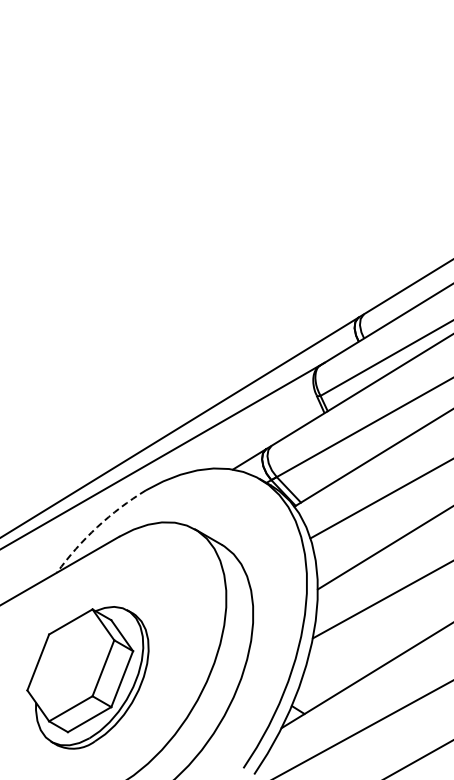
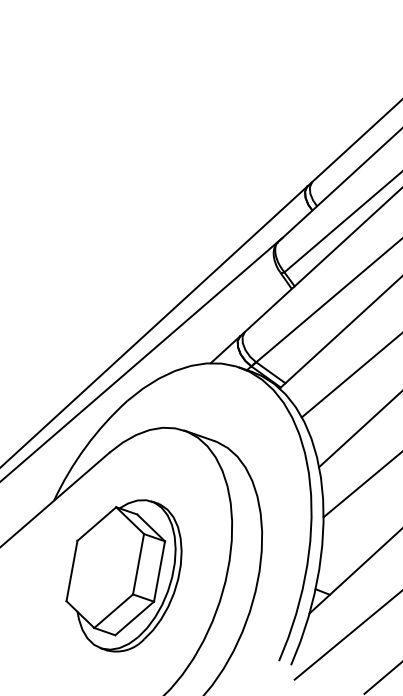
arc: (97, 527) -> (85, 447), dashed -> solid
part: (87, 677) -> (124, 576), moved

